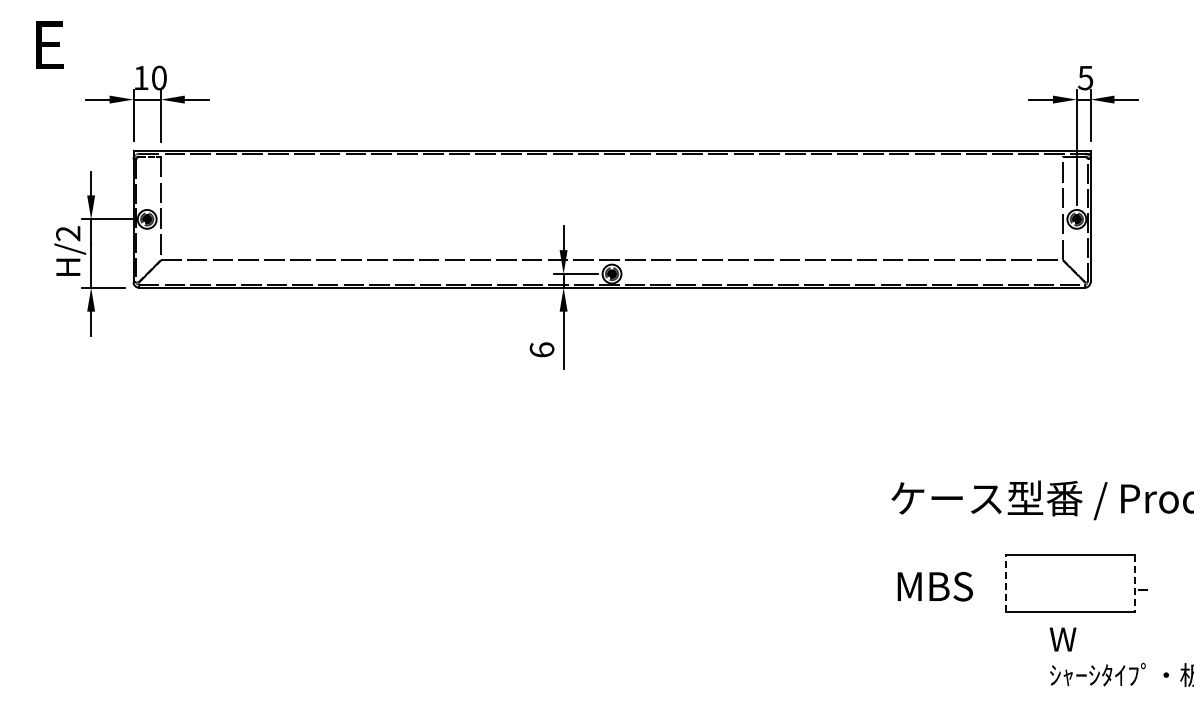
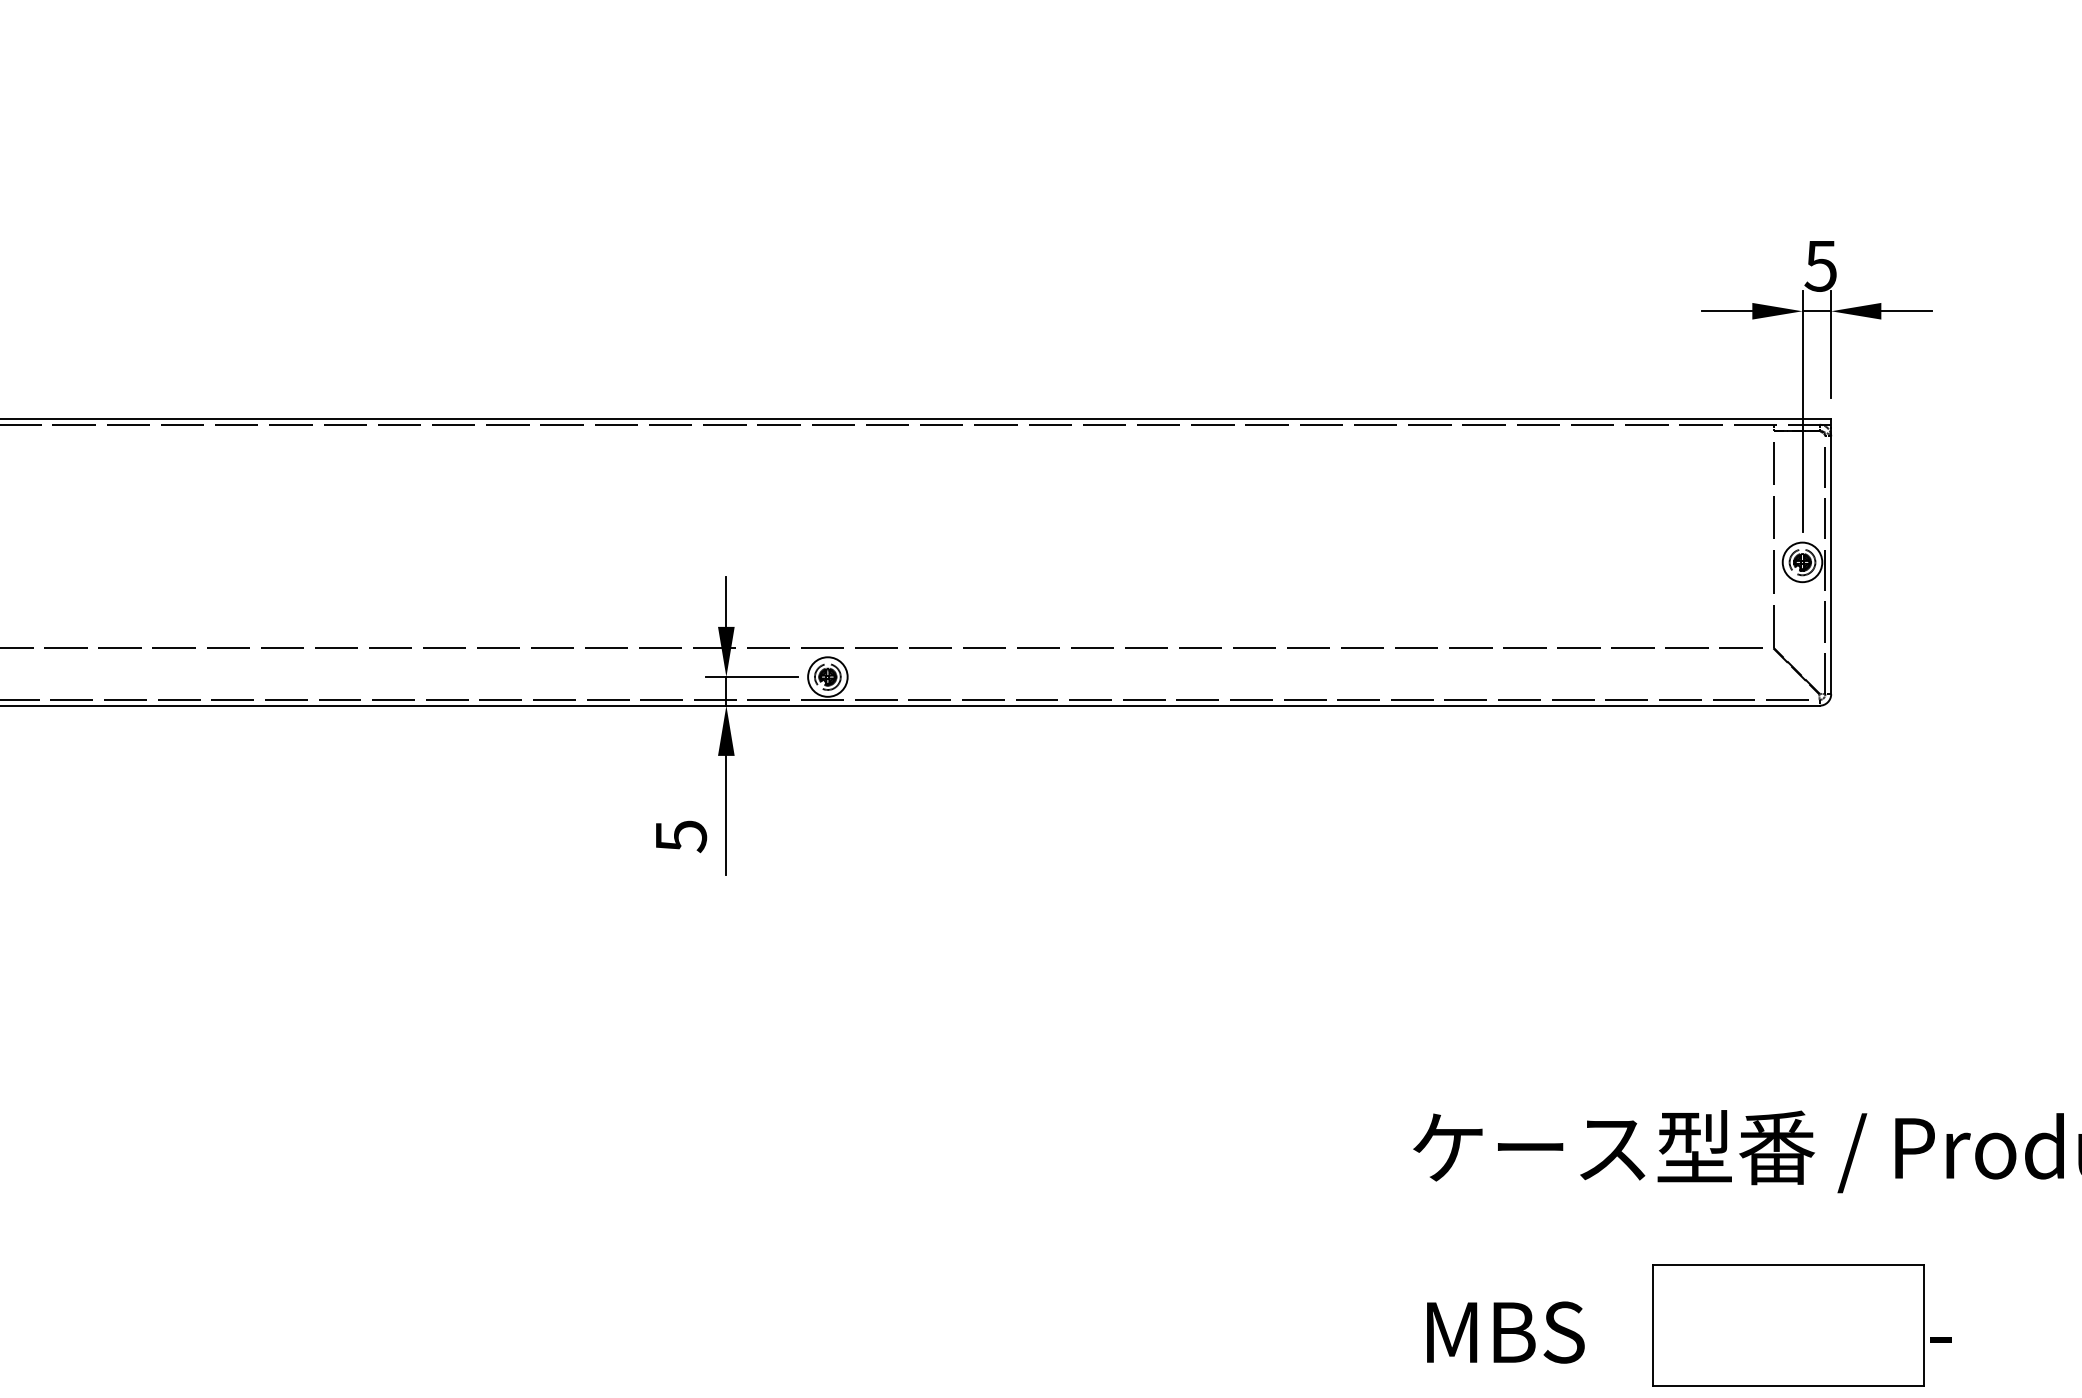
text: (541, 349) -> (679, 835), 6 -> 5
line: (1005, 583) -> (1652, 1325), dashed -> solid
line: (1134, 583) -> (1923, 1325), dashed -> solid

